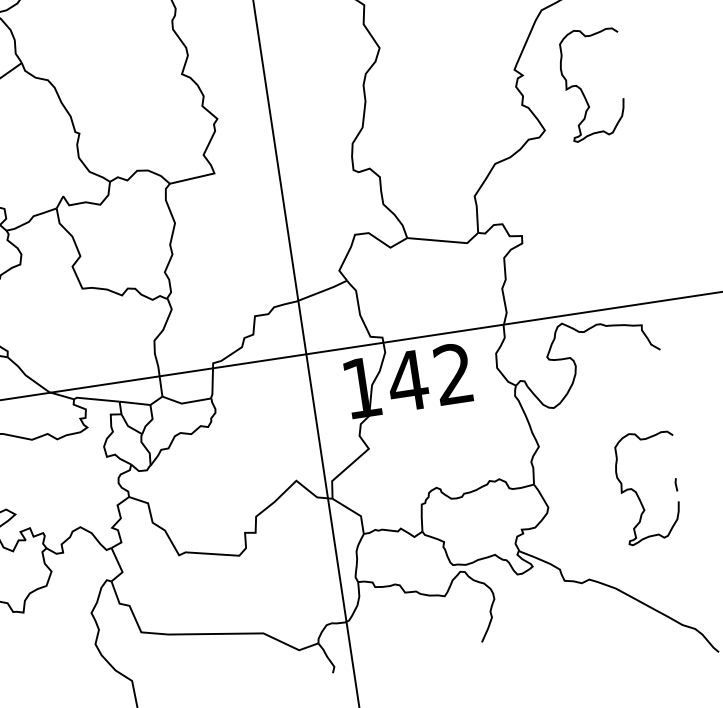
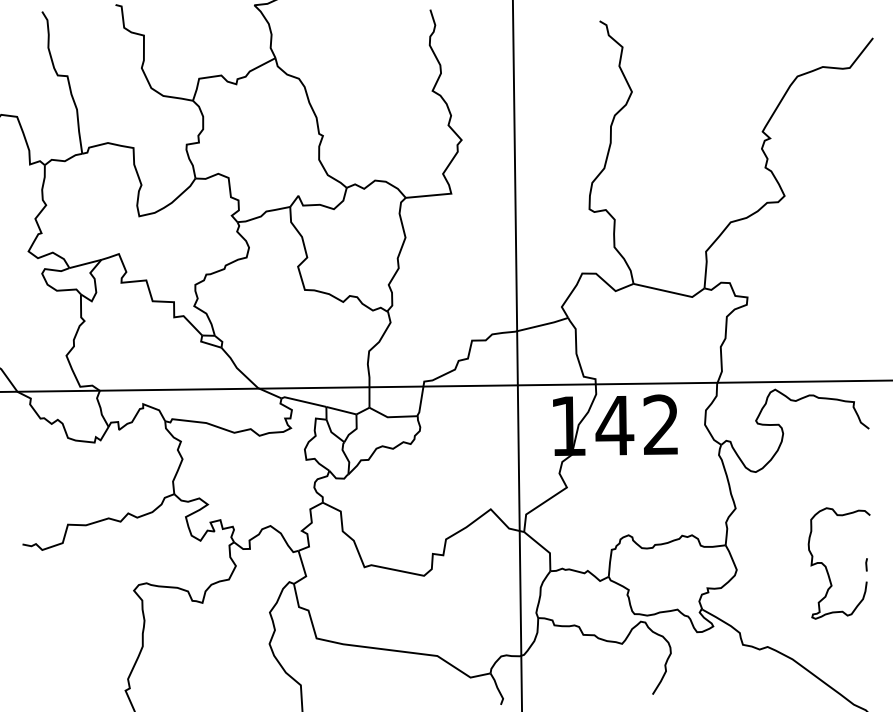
curve: (582, 90) -> (827, 161), removed

